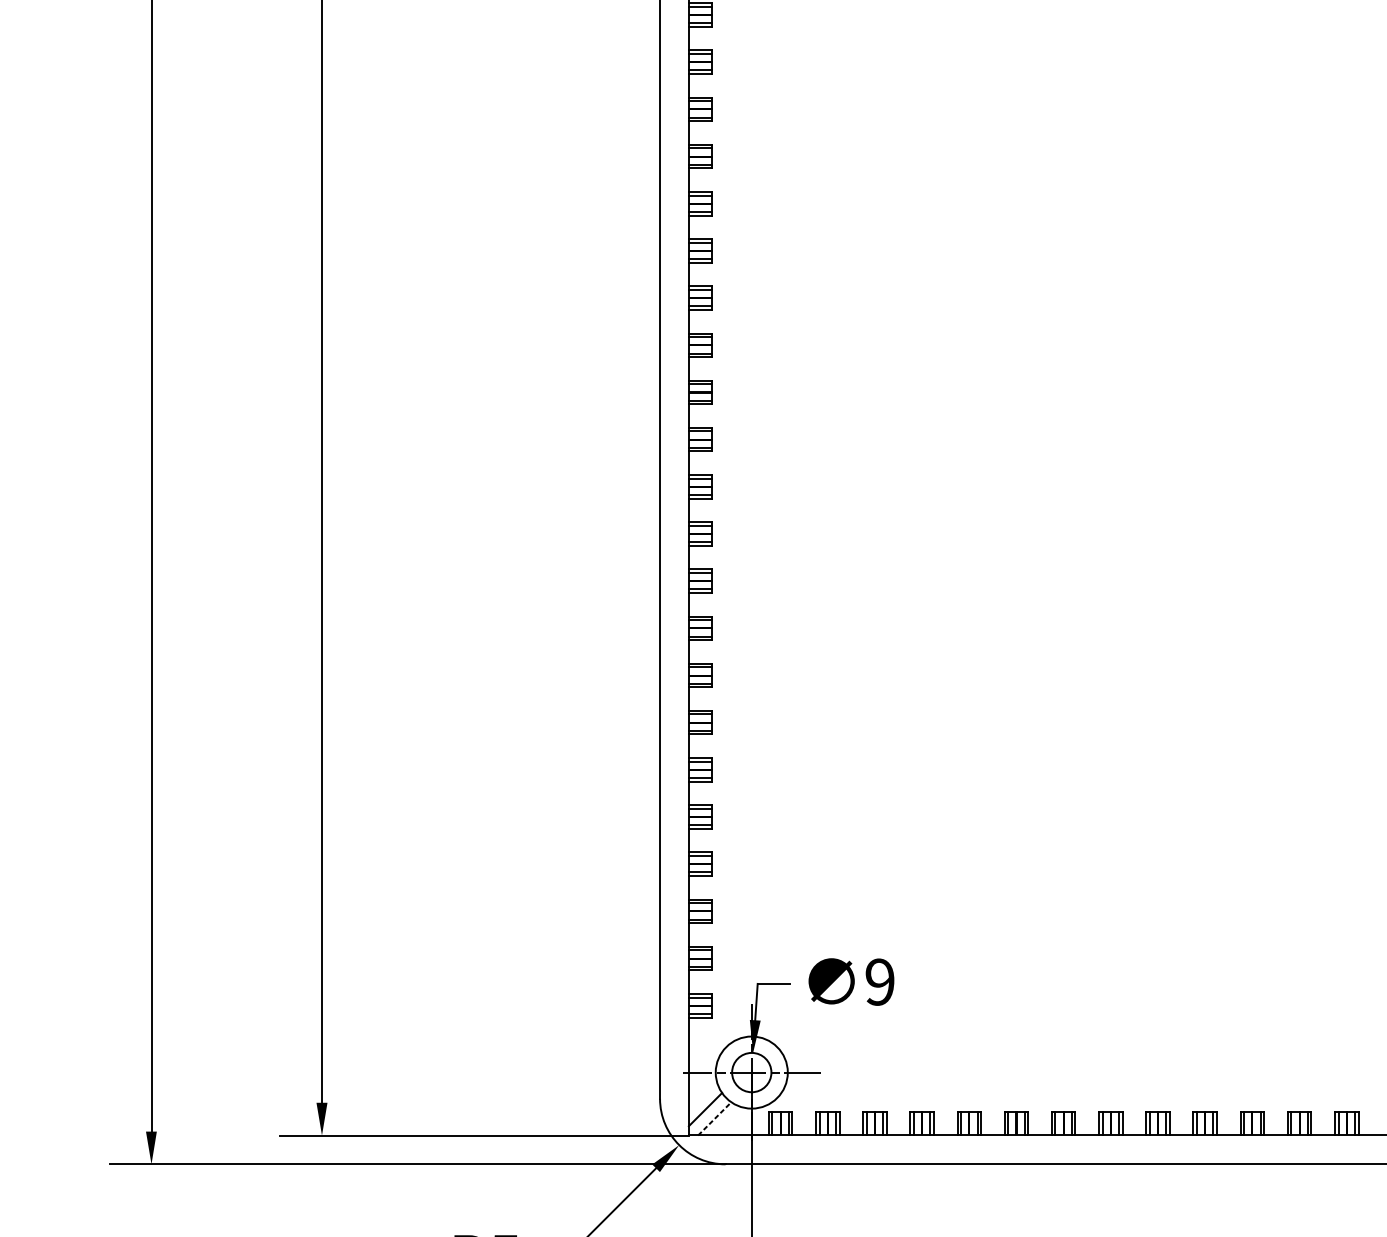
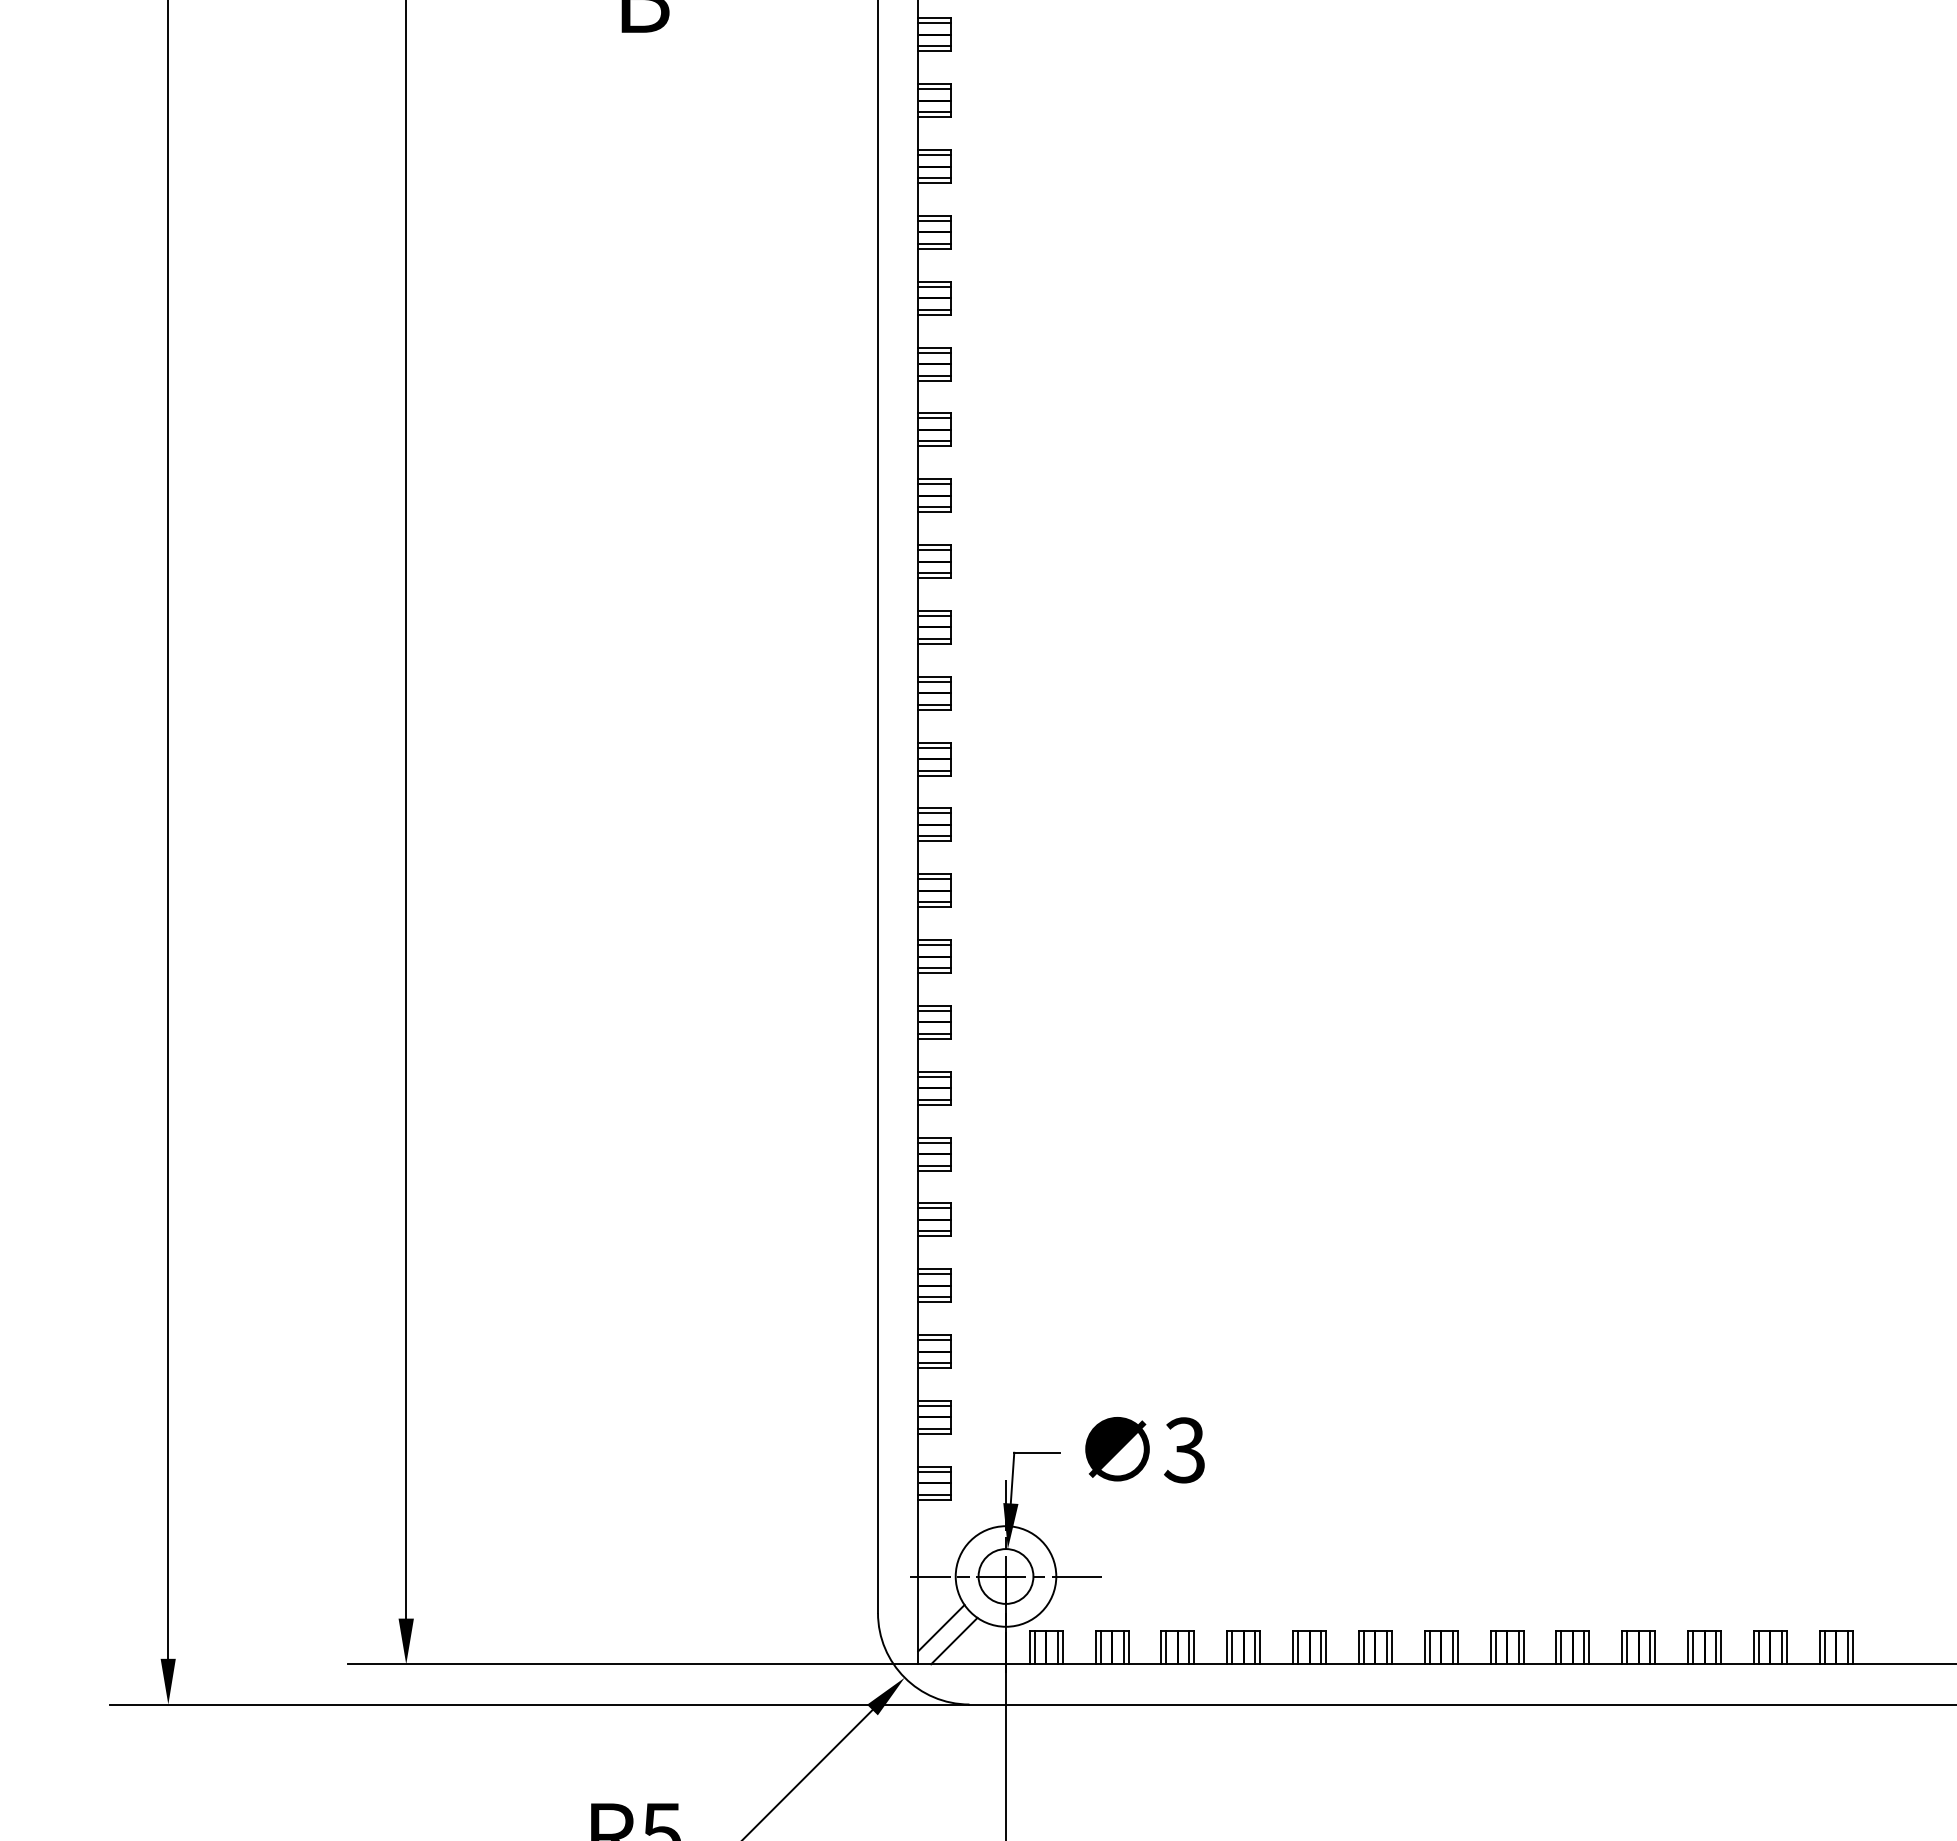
text: (879, 982) -> (1184, 1450), 9 -> 3
line: (714, 1119) -> (954, 1641), dashed -> solid

